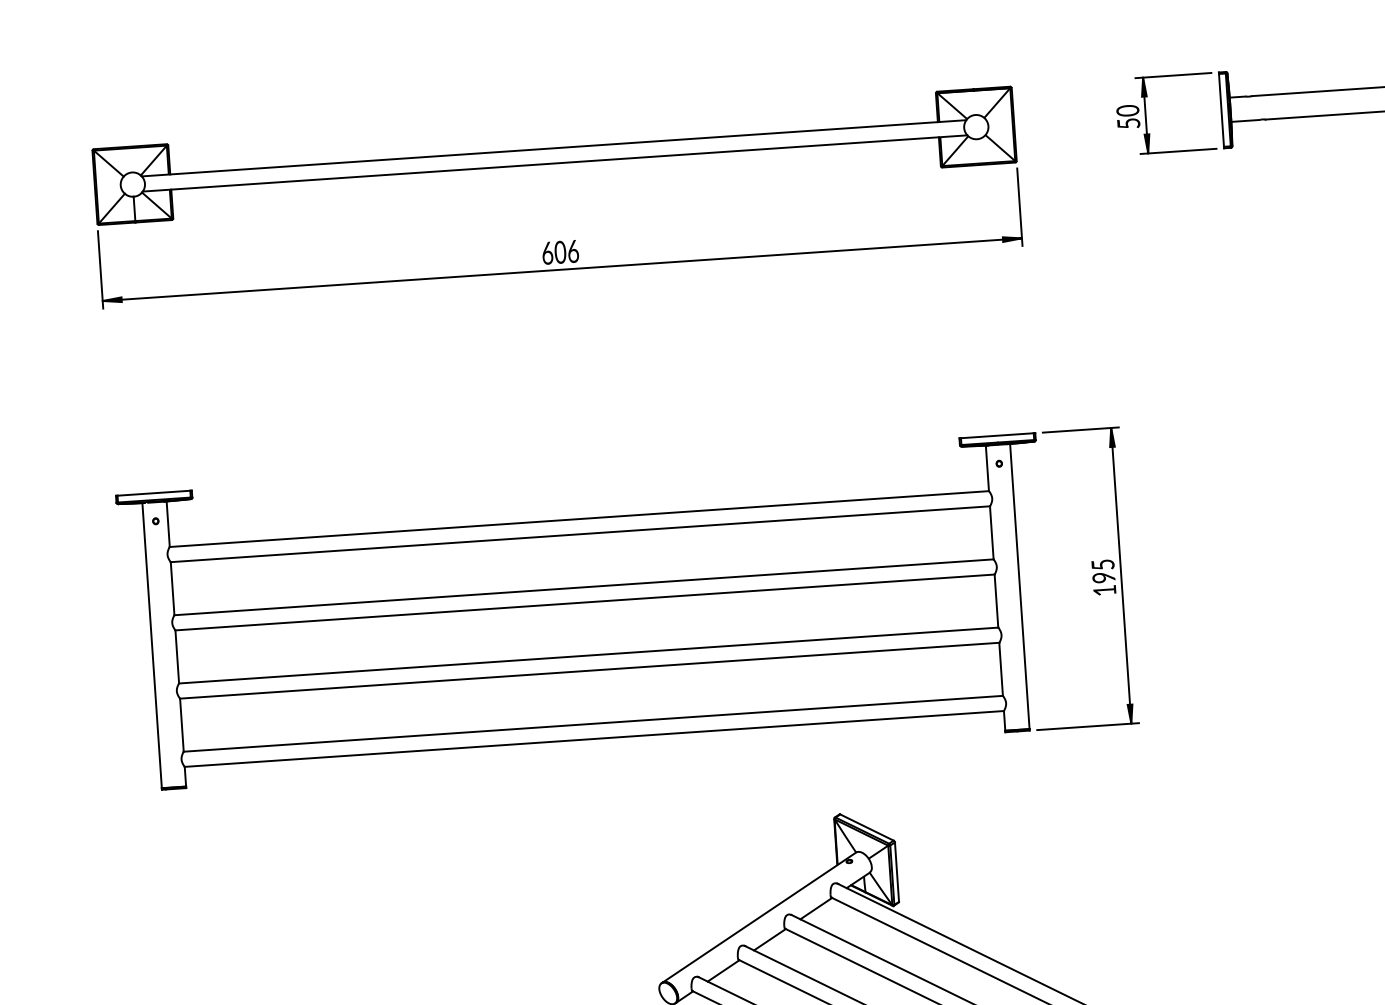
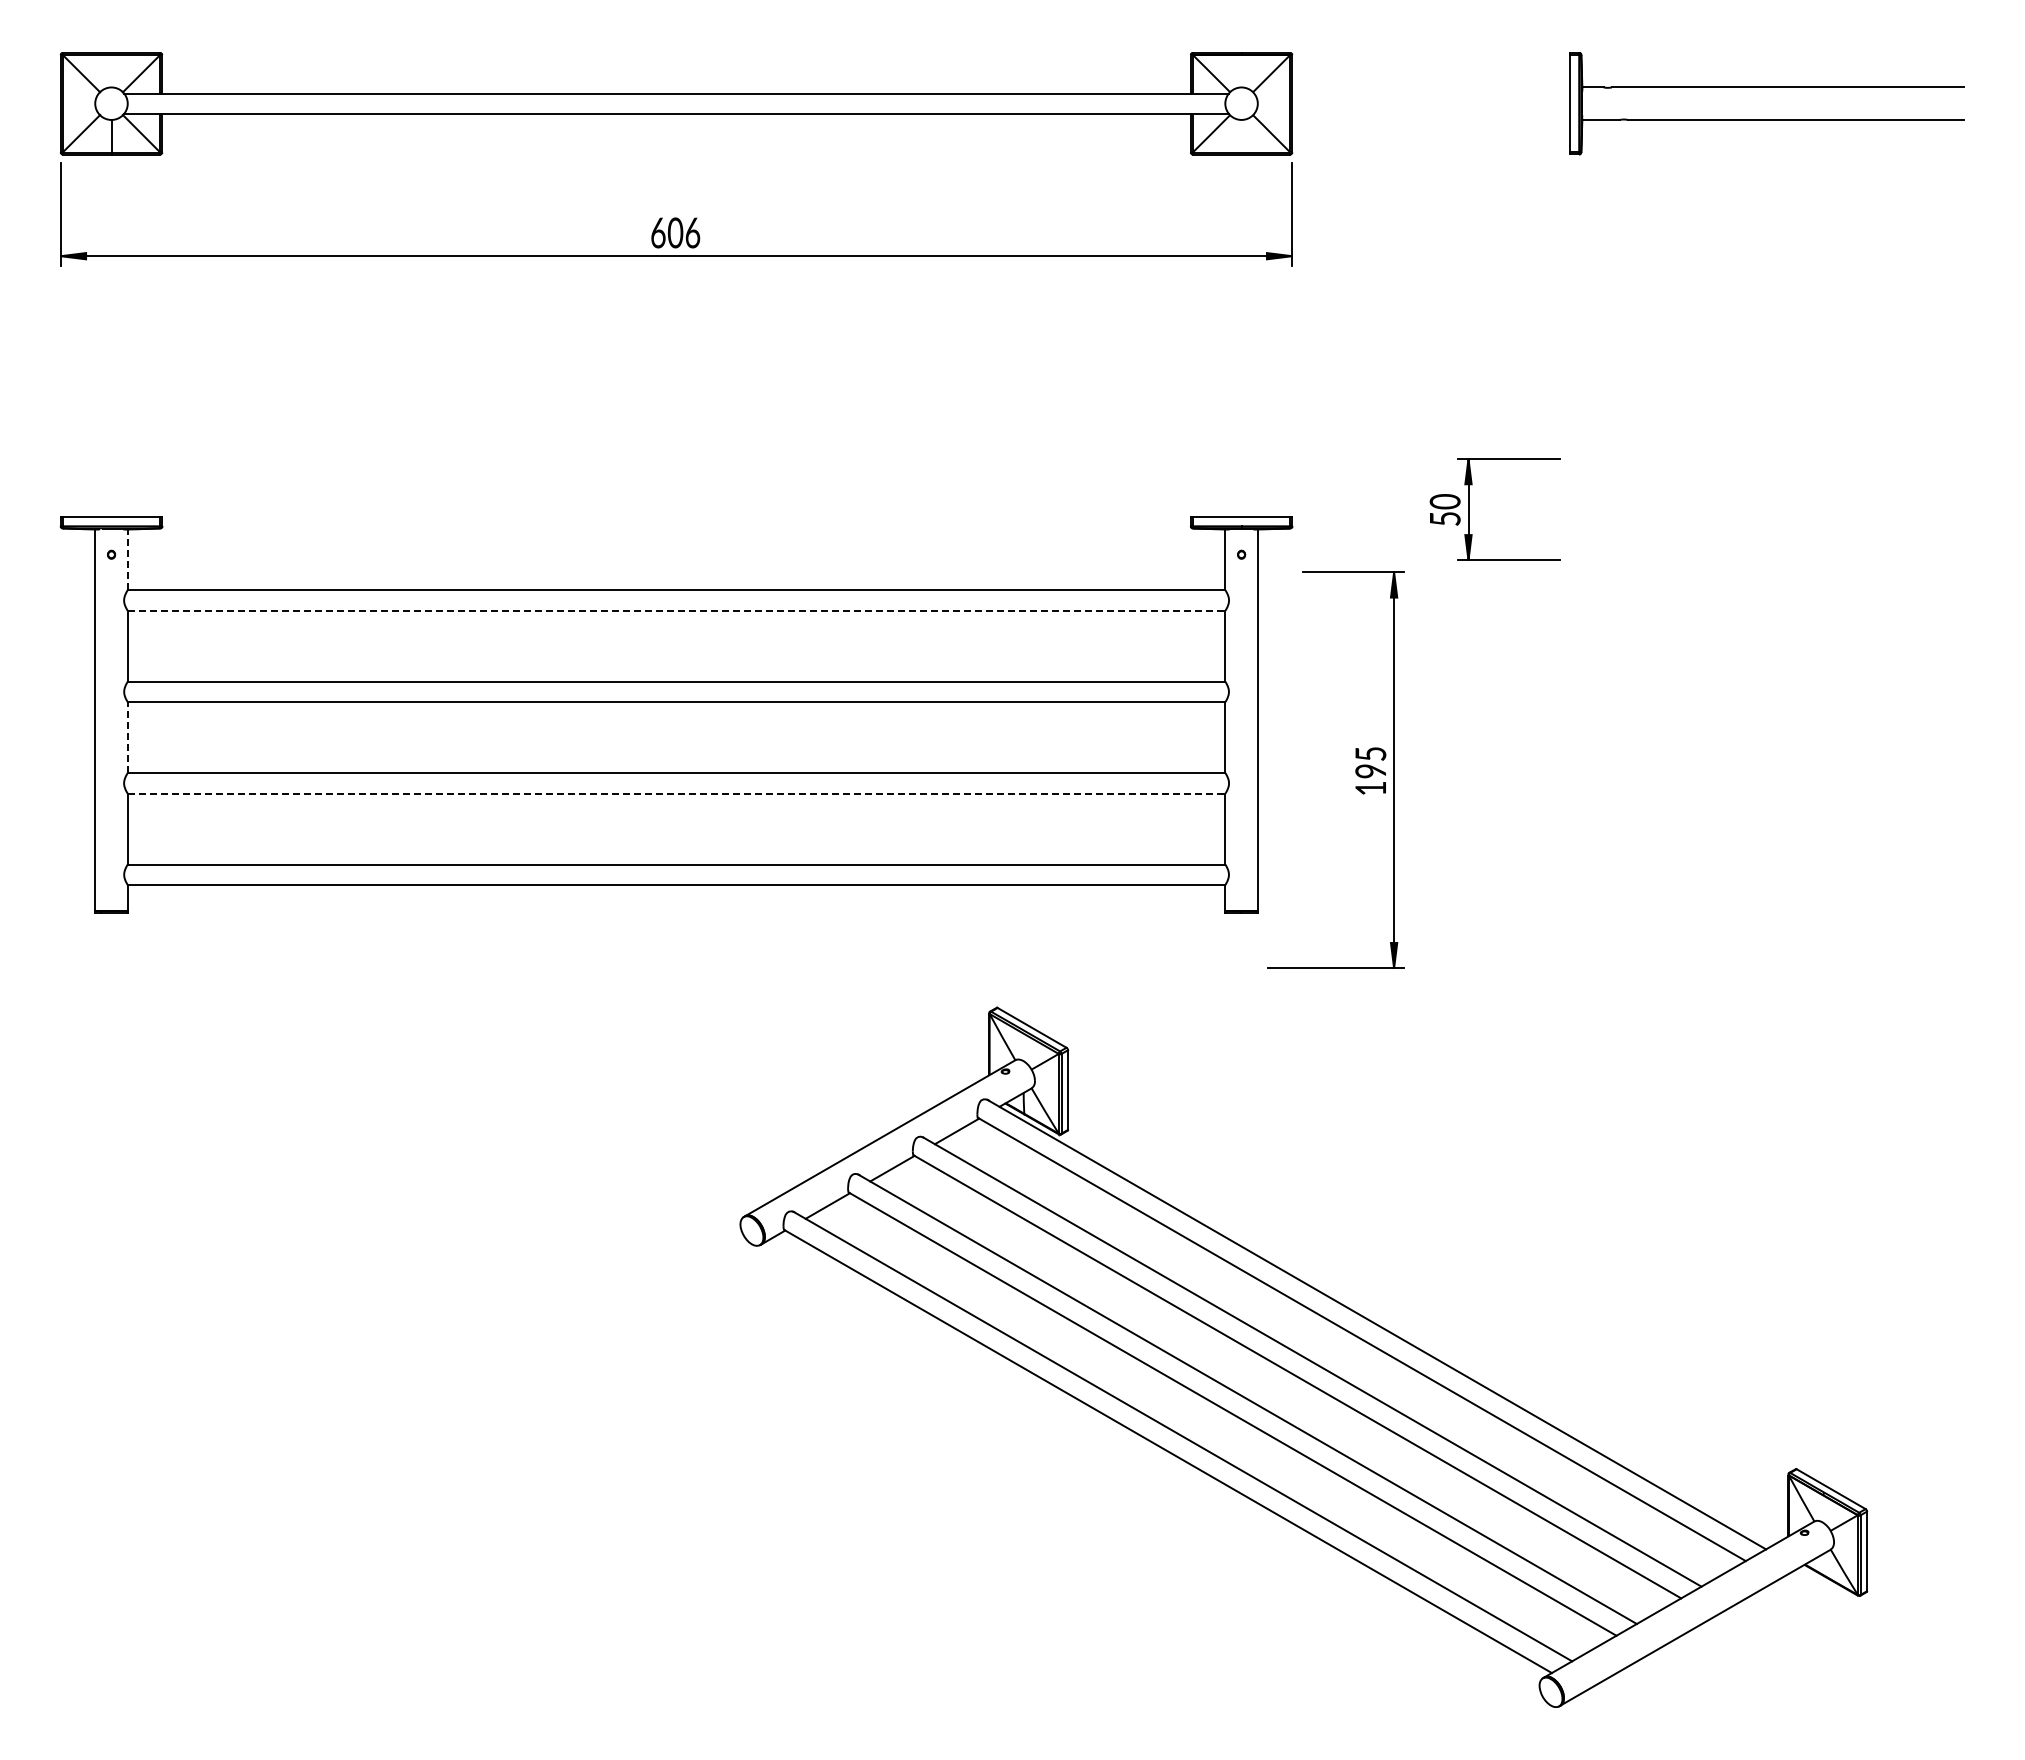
part: (1146, 115) -> (1469, 509), moved
line: (167, 523) -> (127, 559), solid -> dashed
line: (580, 534) -> (676, 610), solid -> dashed
part: (1092, 577) -> (1355, 769), moved
line: (177, 656) -> (127, 737), solid -> dashed
line: (589, 670) -> (676, 793), solid -> dashed

